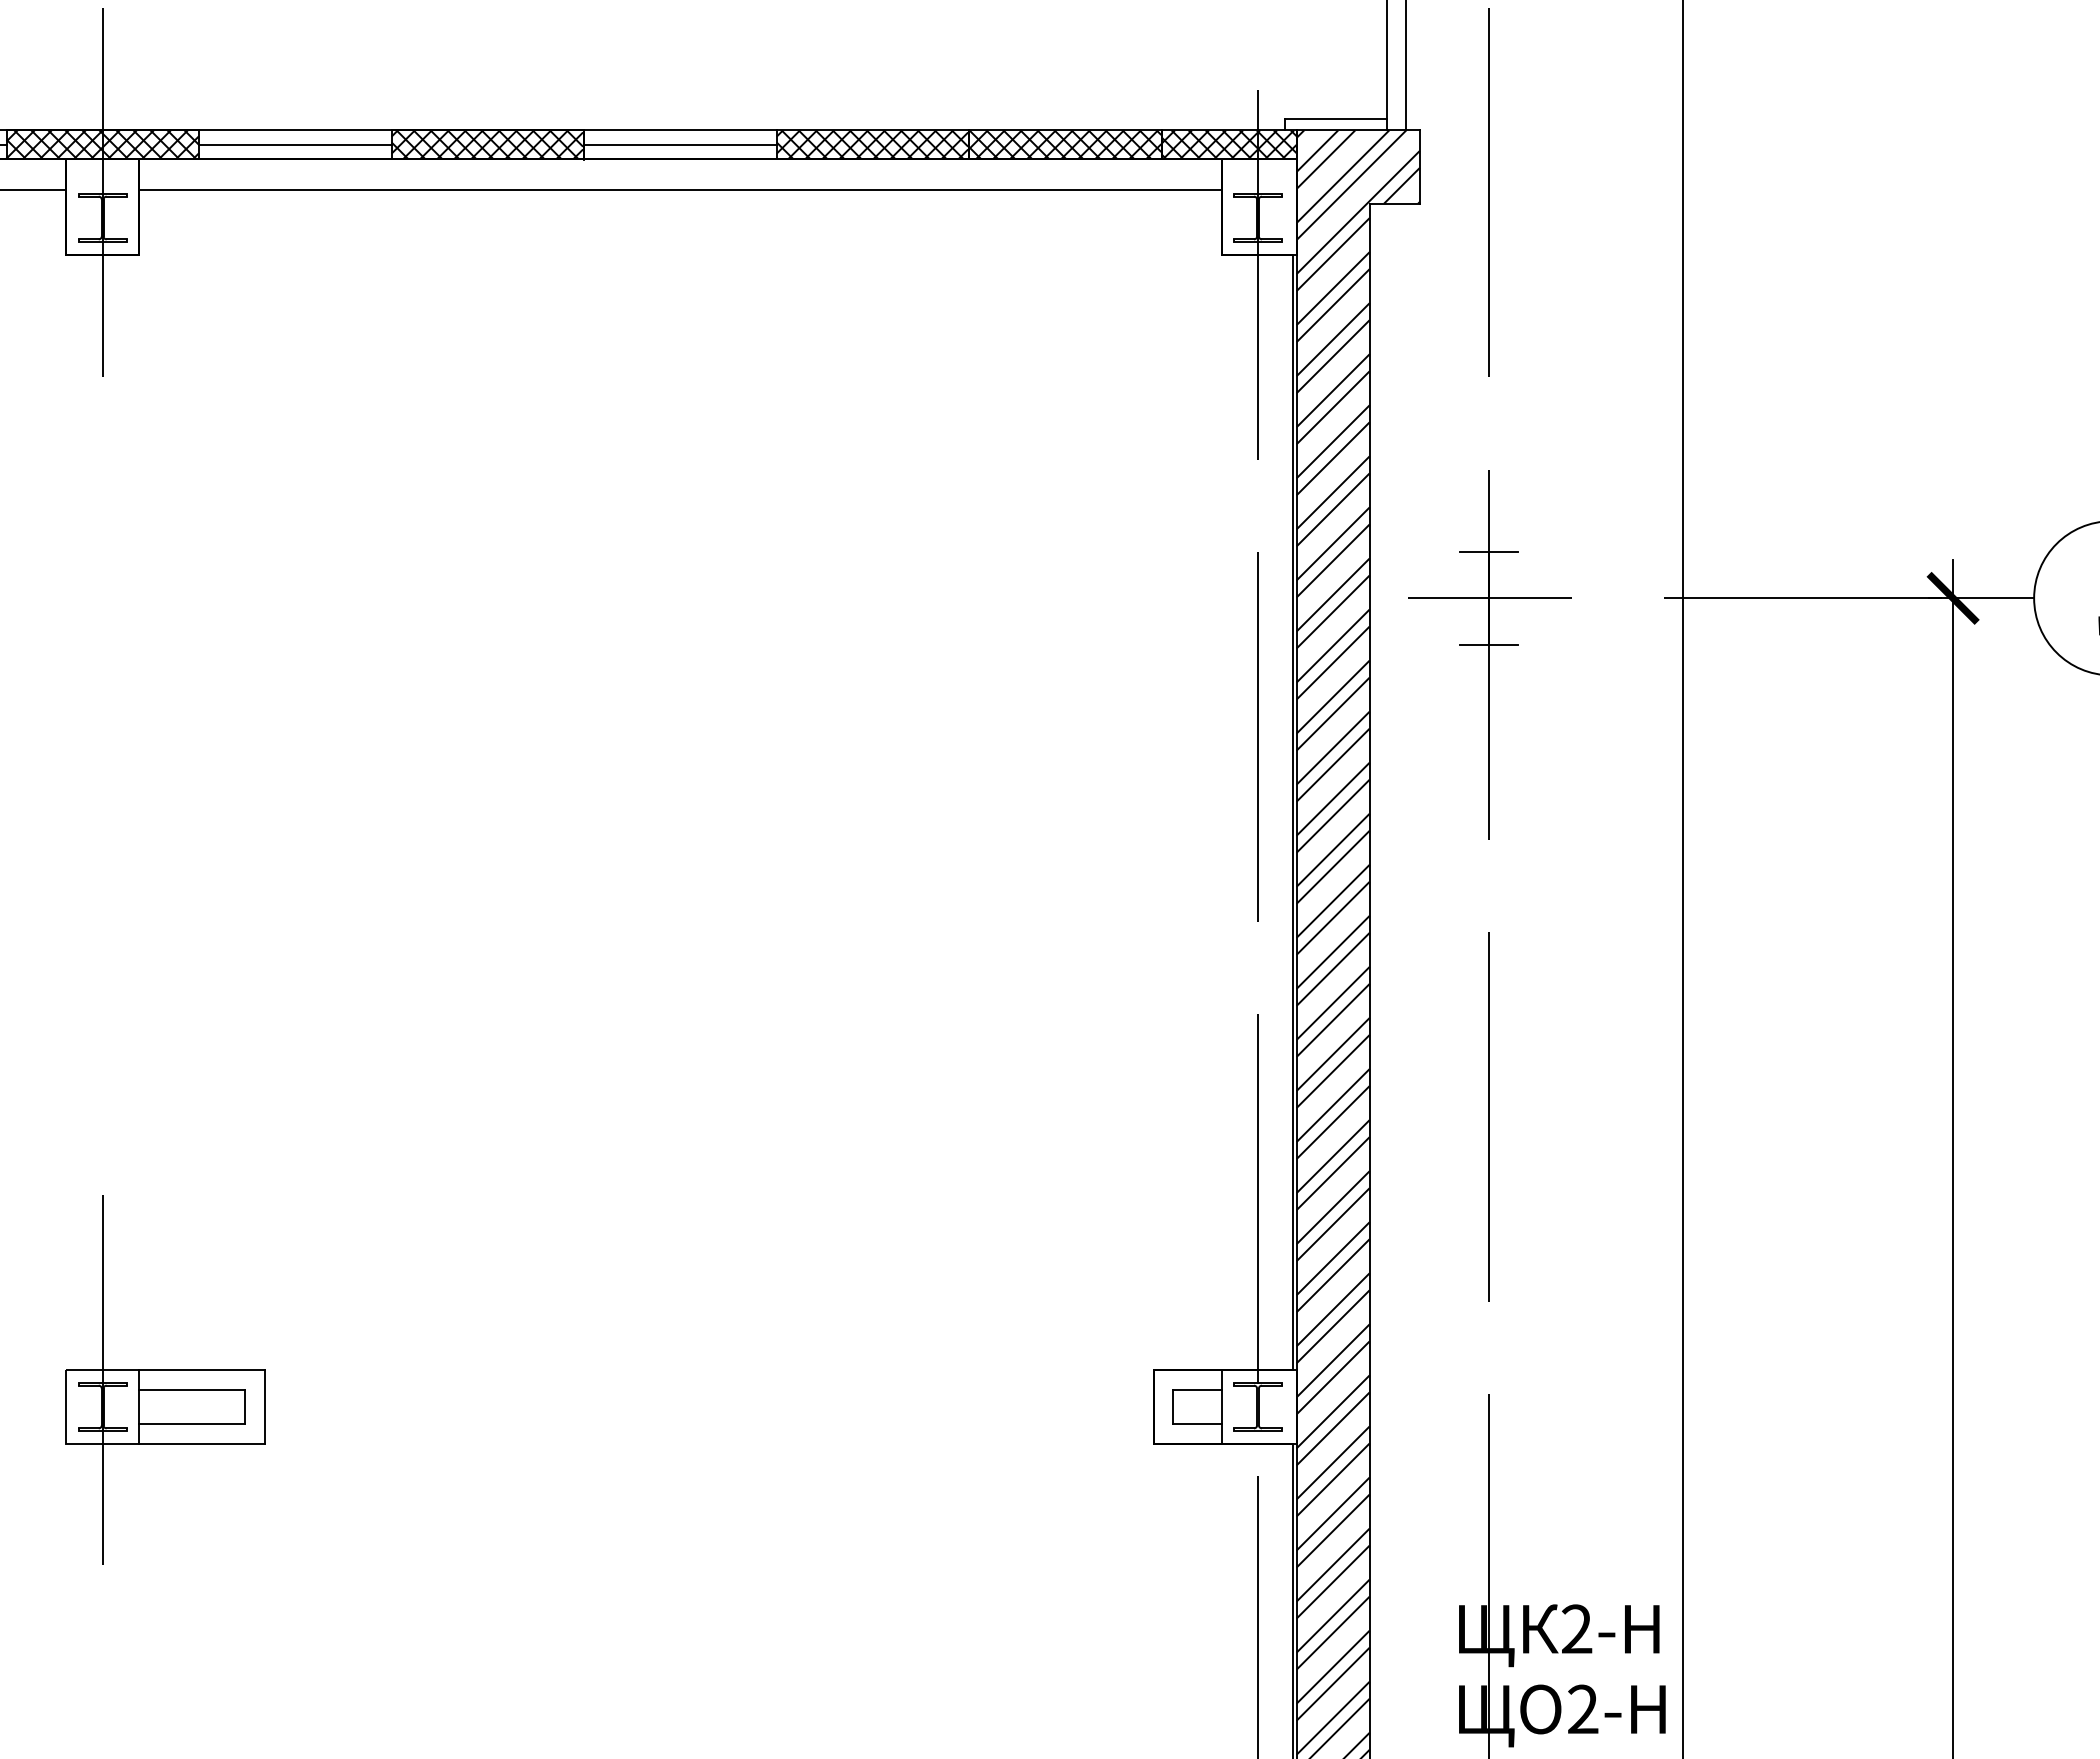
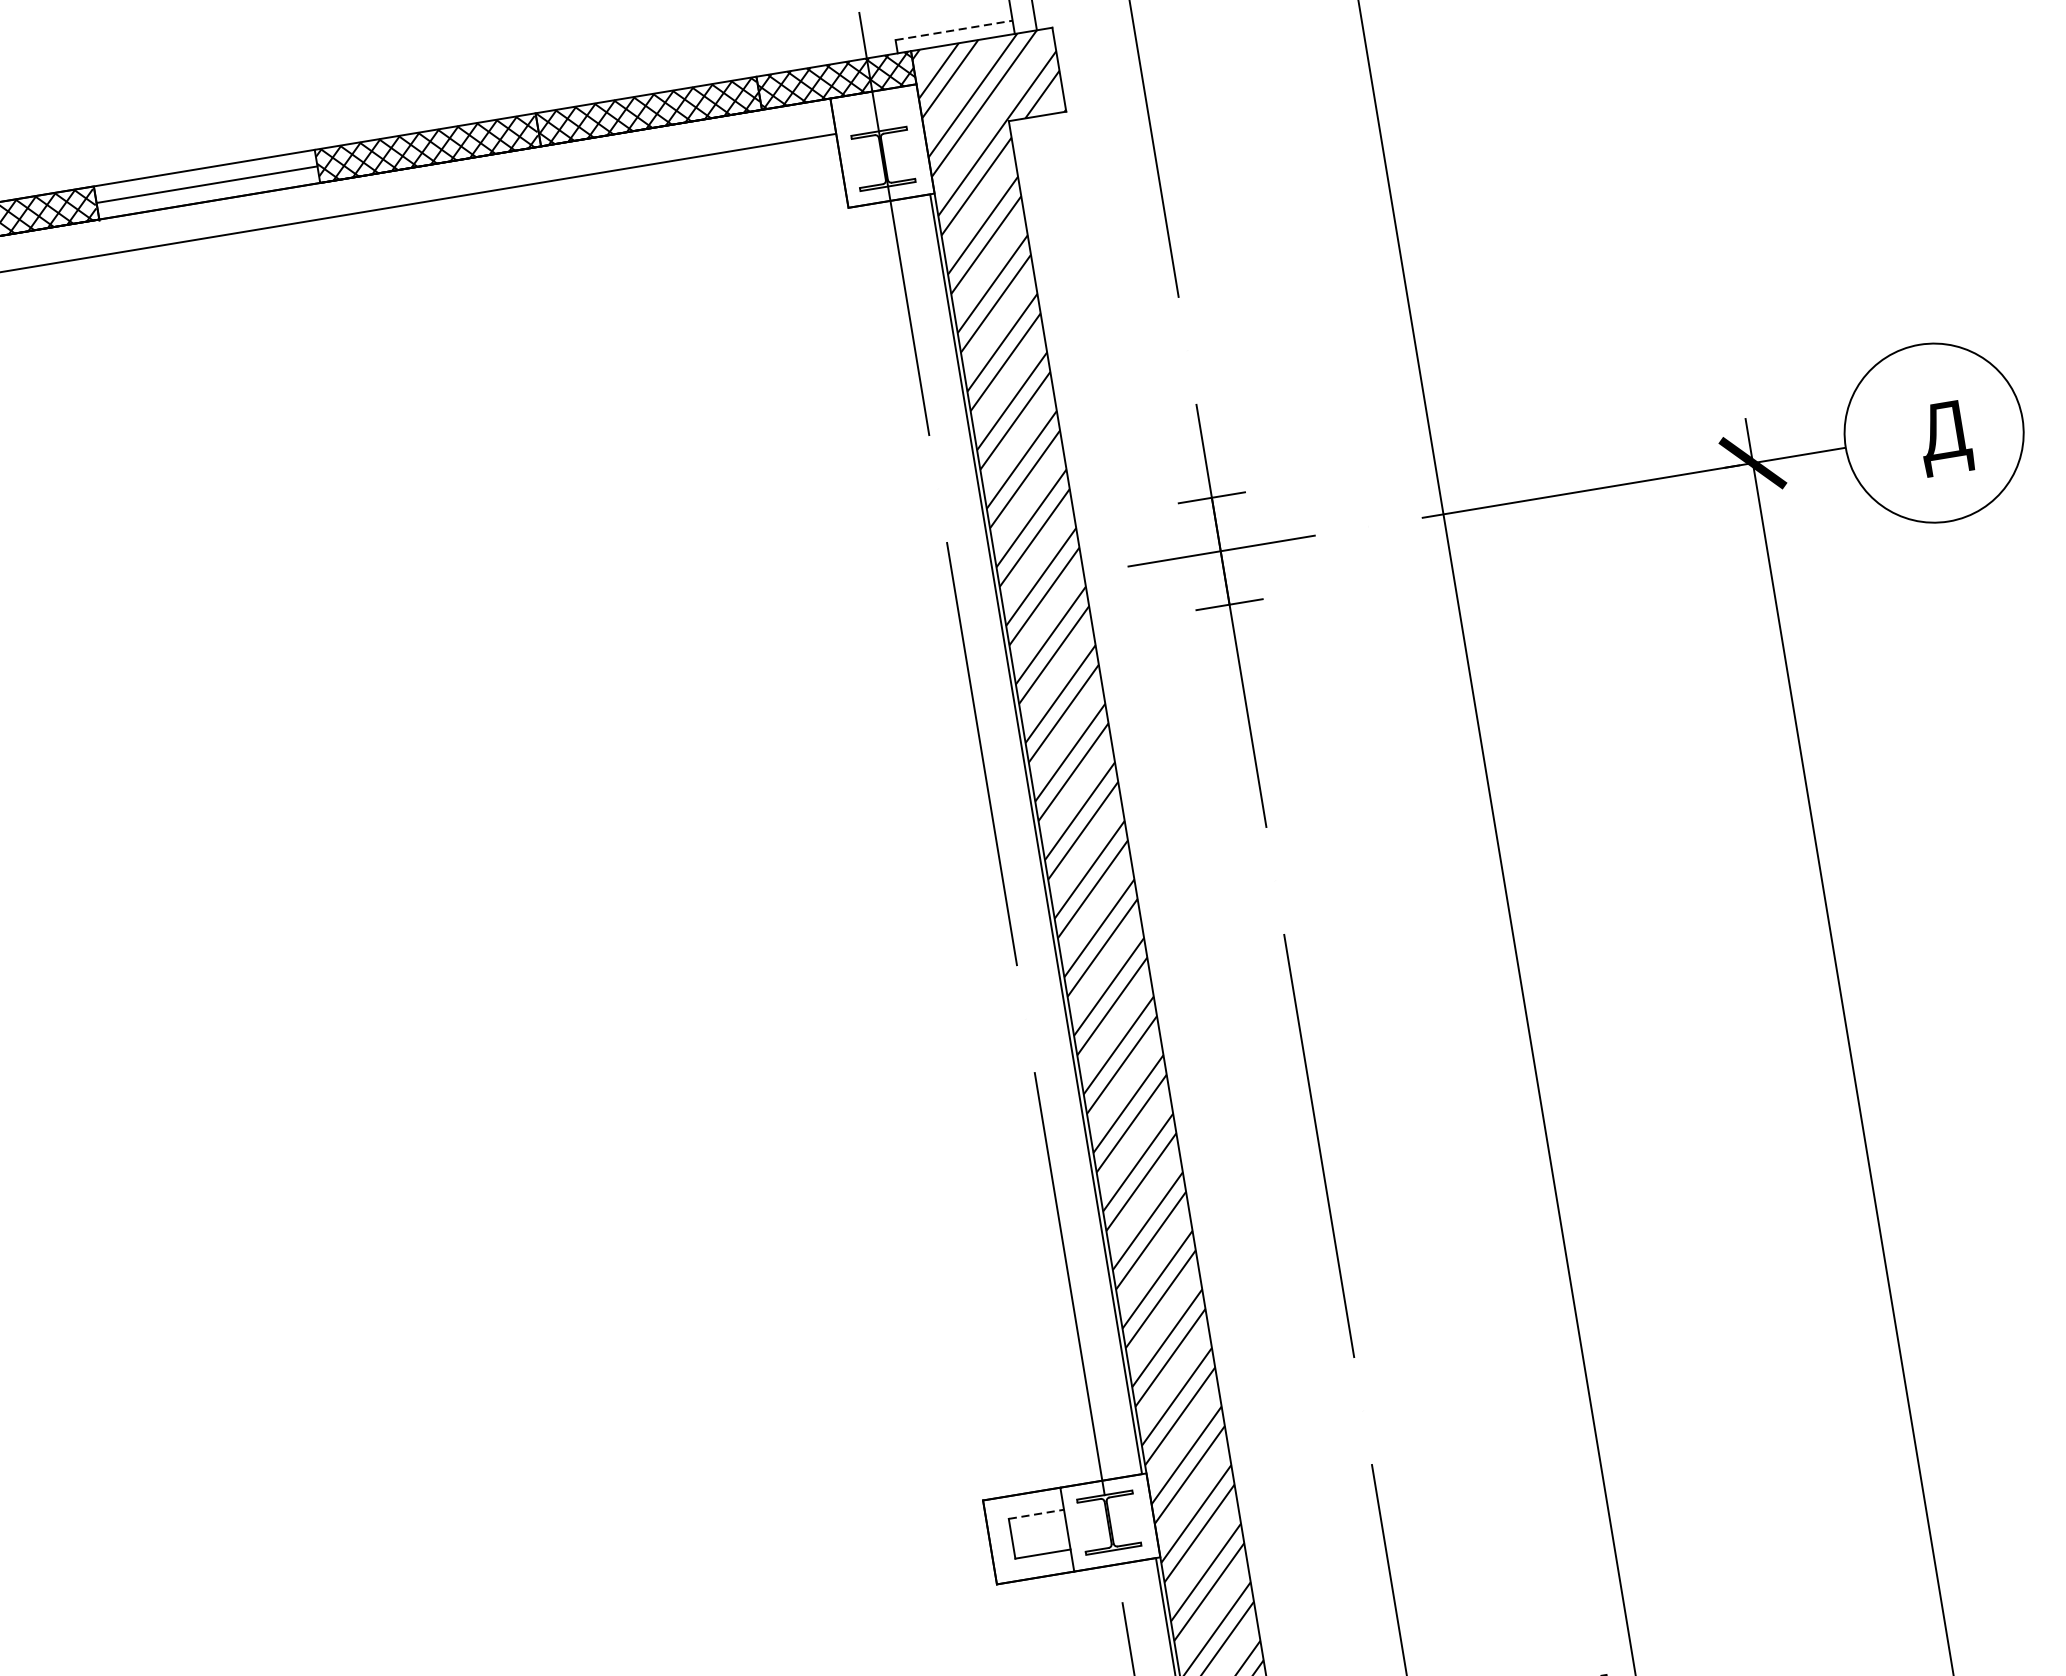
line: (1336, 118) -> (954, 29), solid -> dashed
line: (1197, 1389) -> (1036, 1514), solid -> dashed

